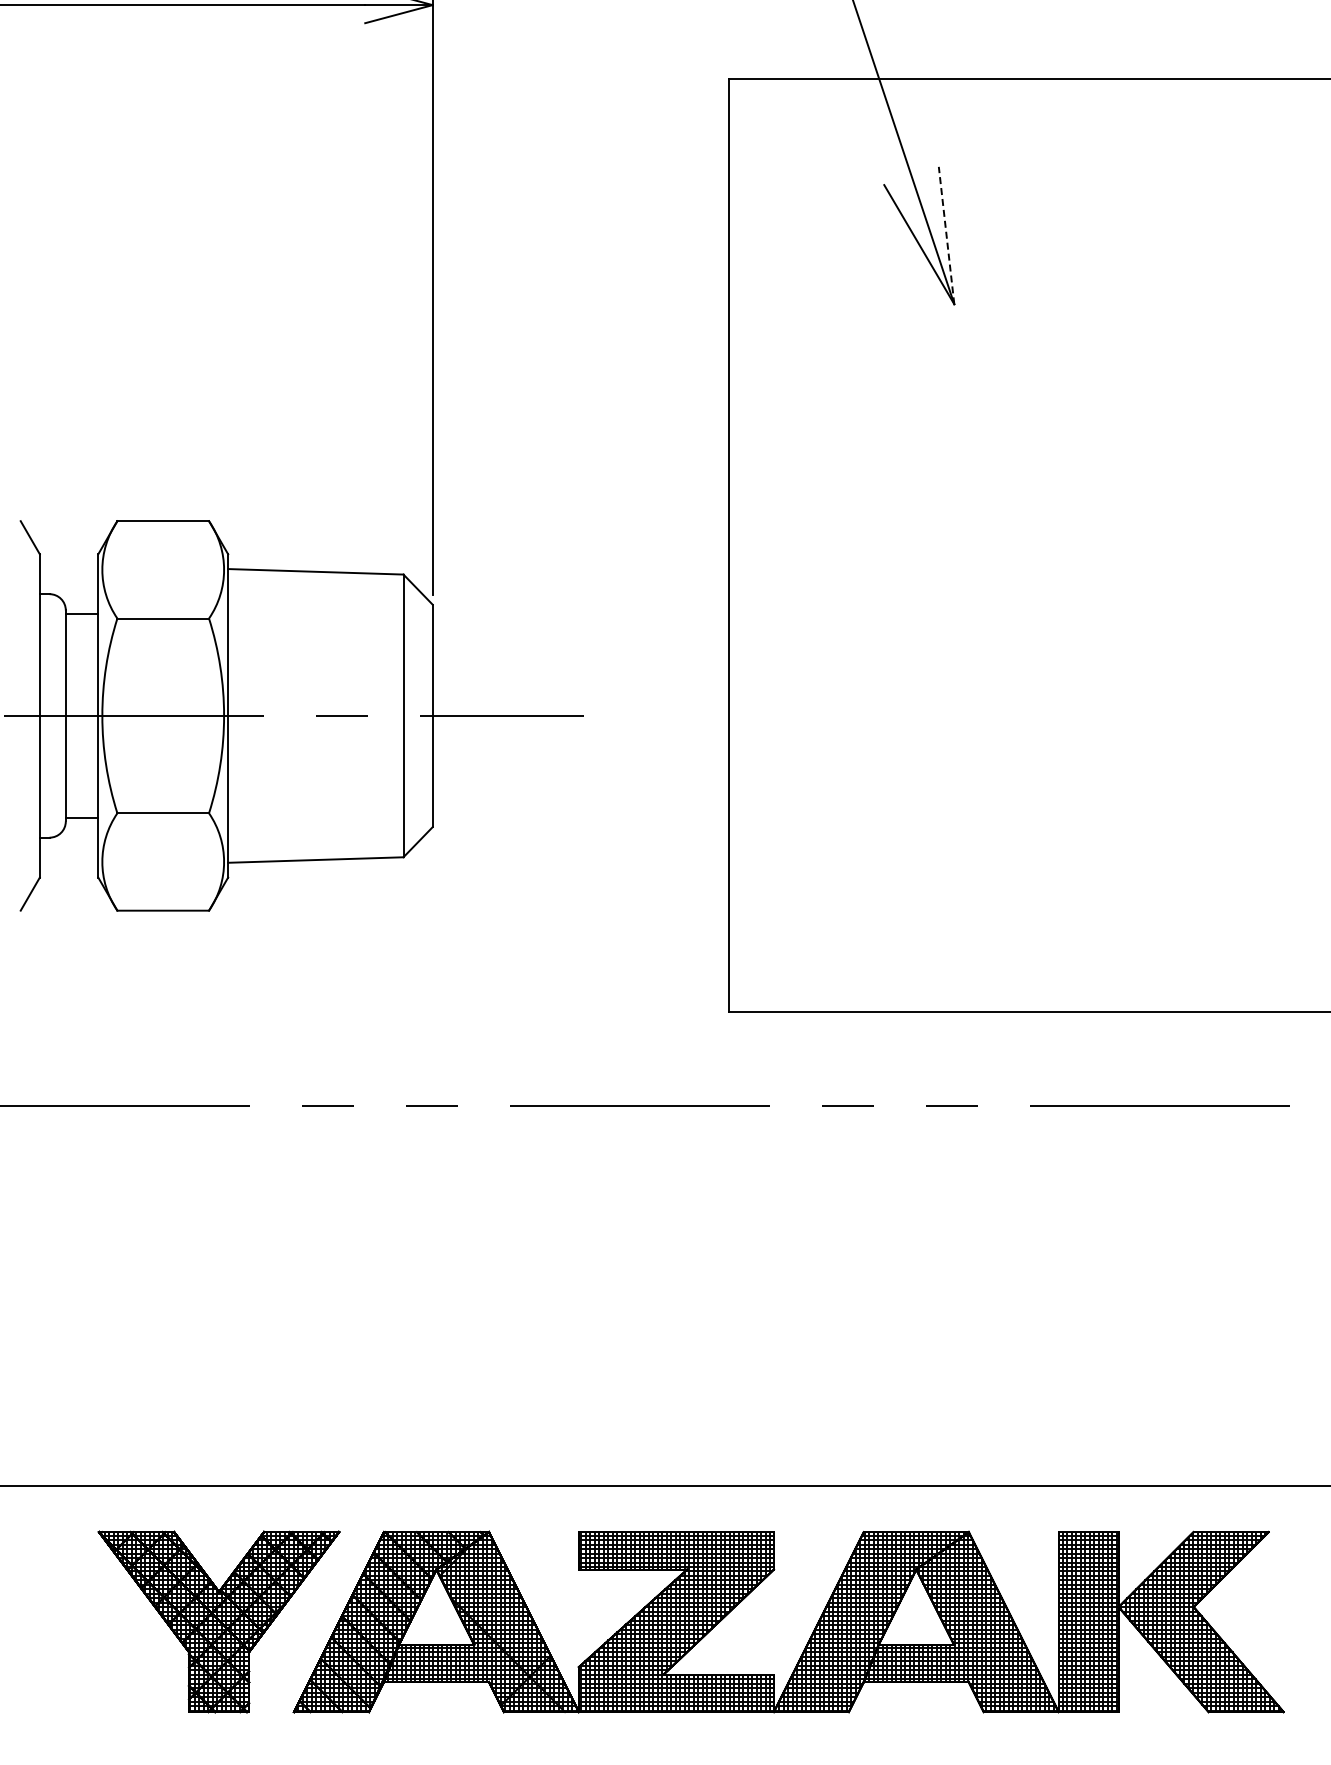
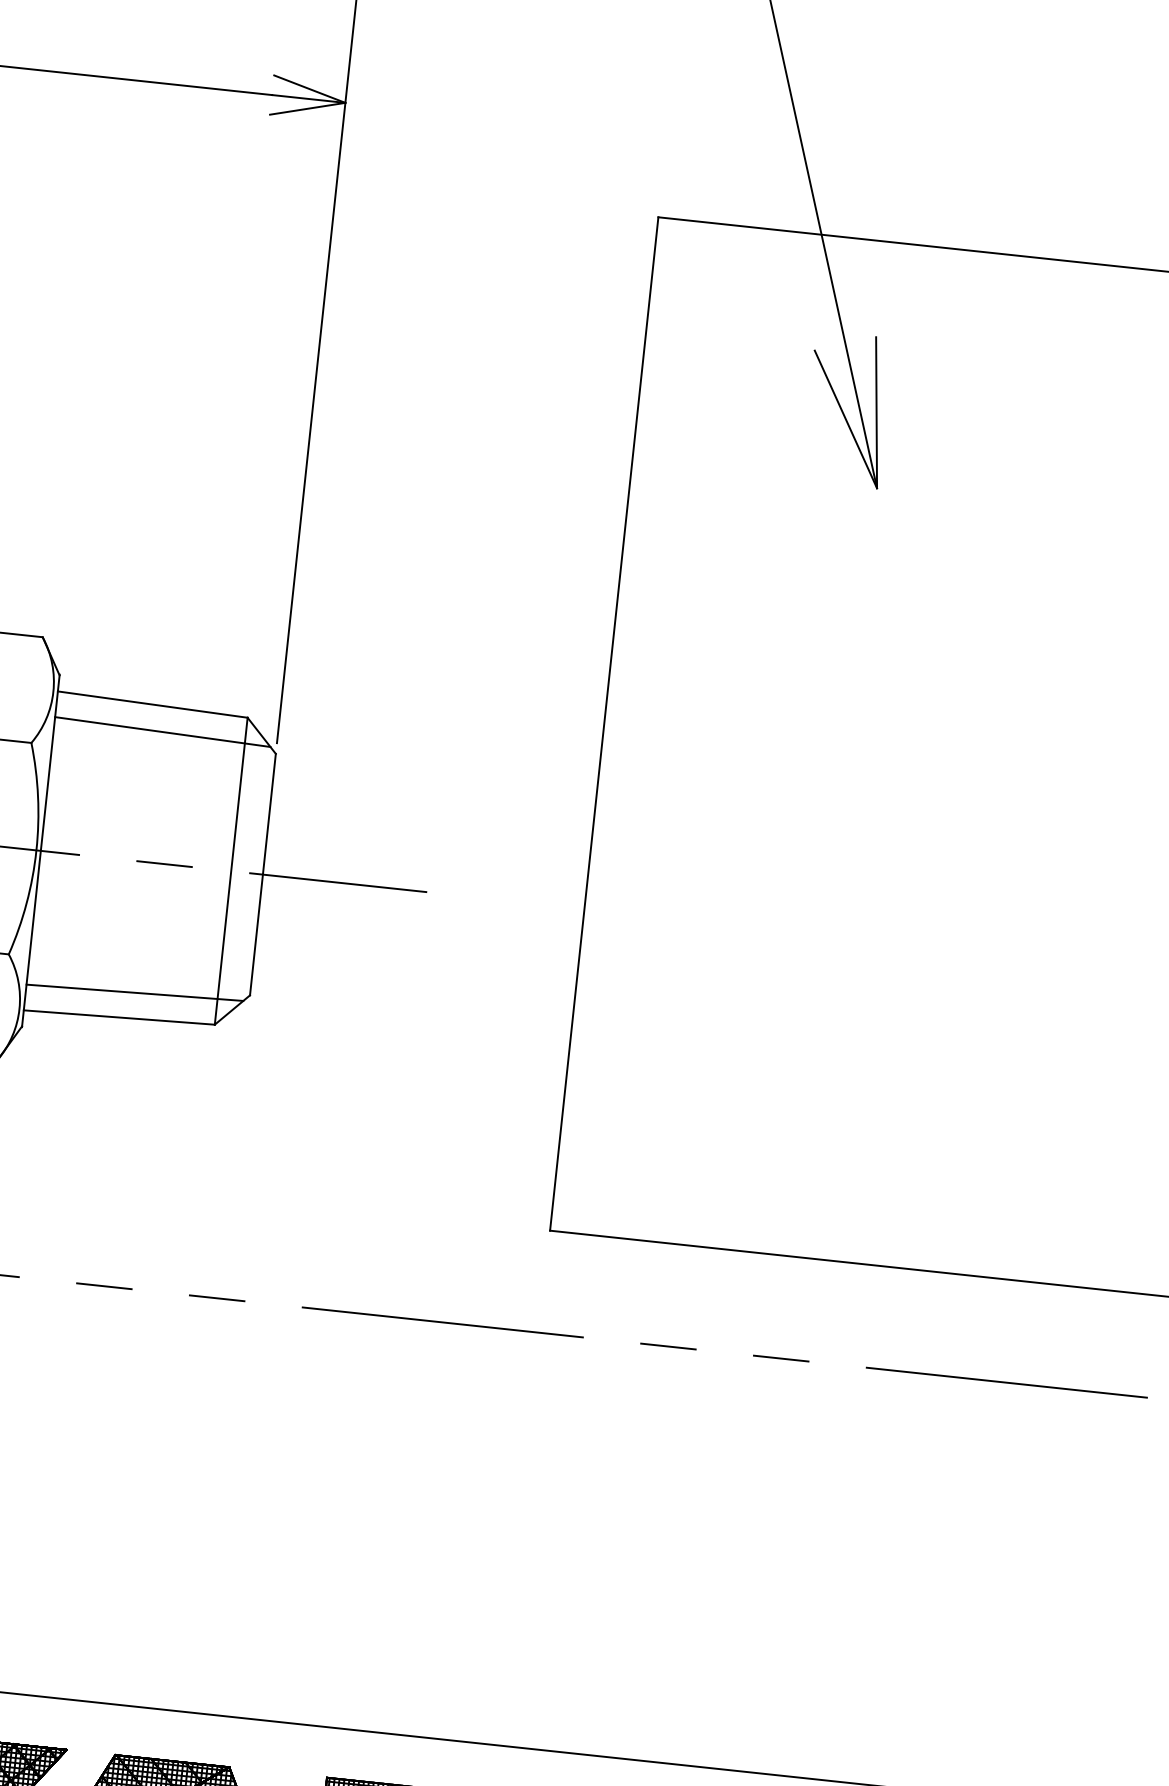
line: (946, 235) -> (876, 412), dashed -> solid
line: (327, 595) -> (162, 731), added
line: (327, 835) -> (134, 992), added

